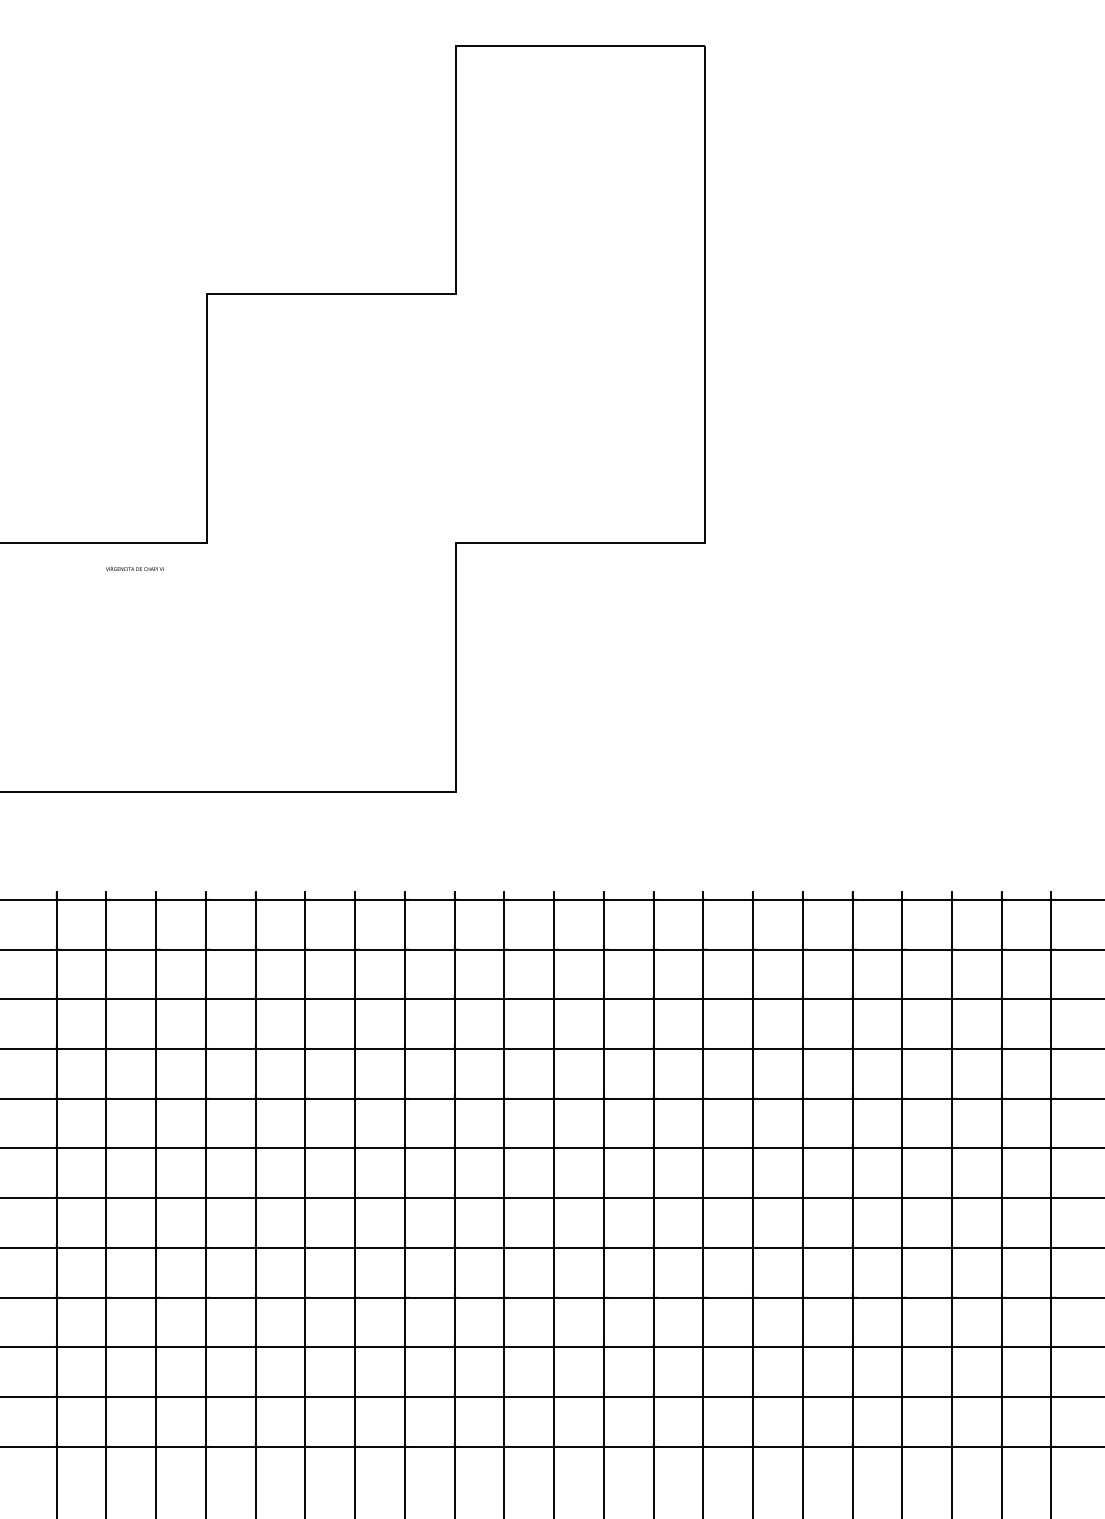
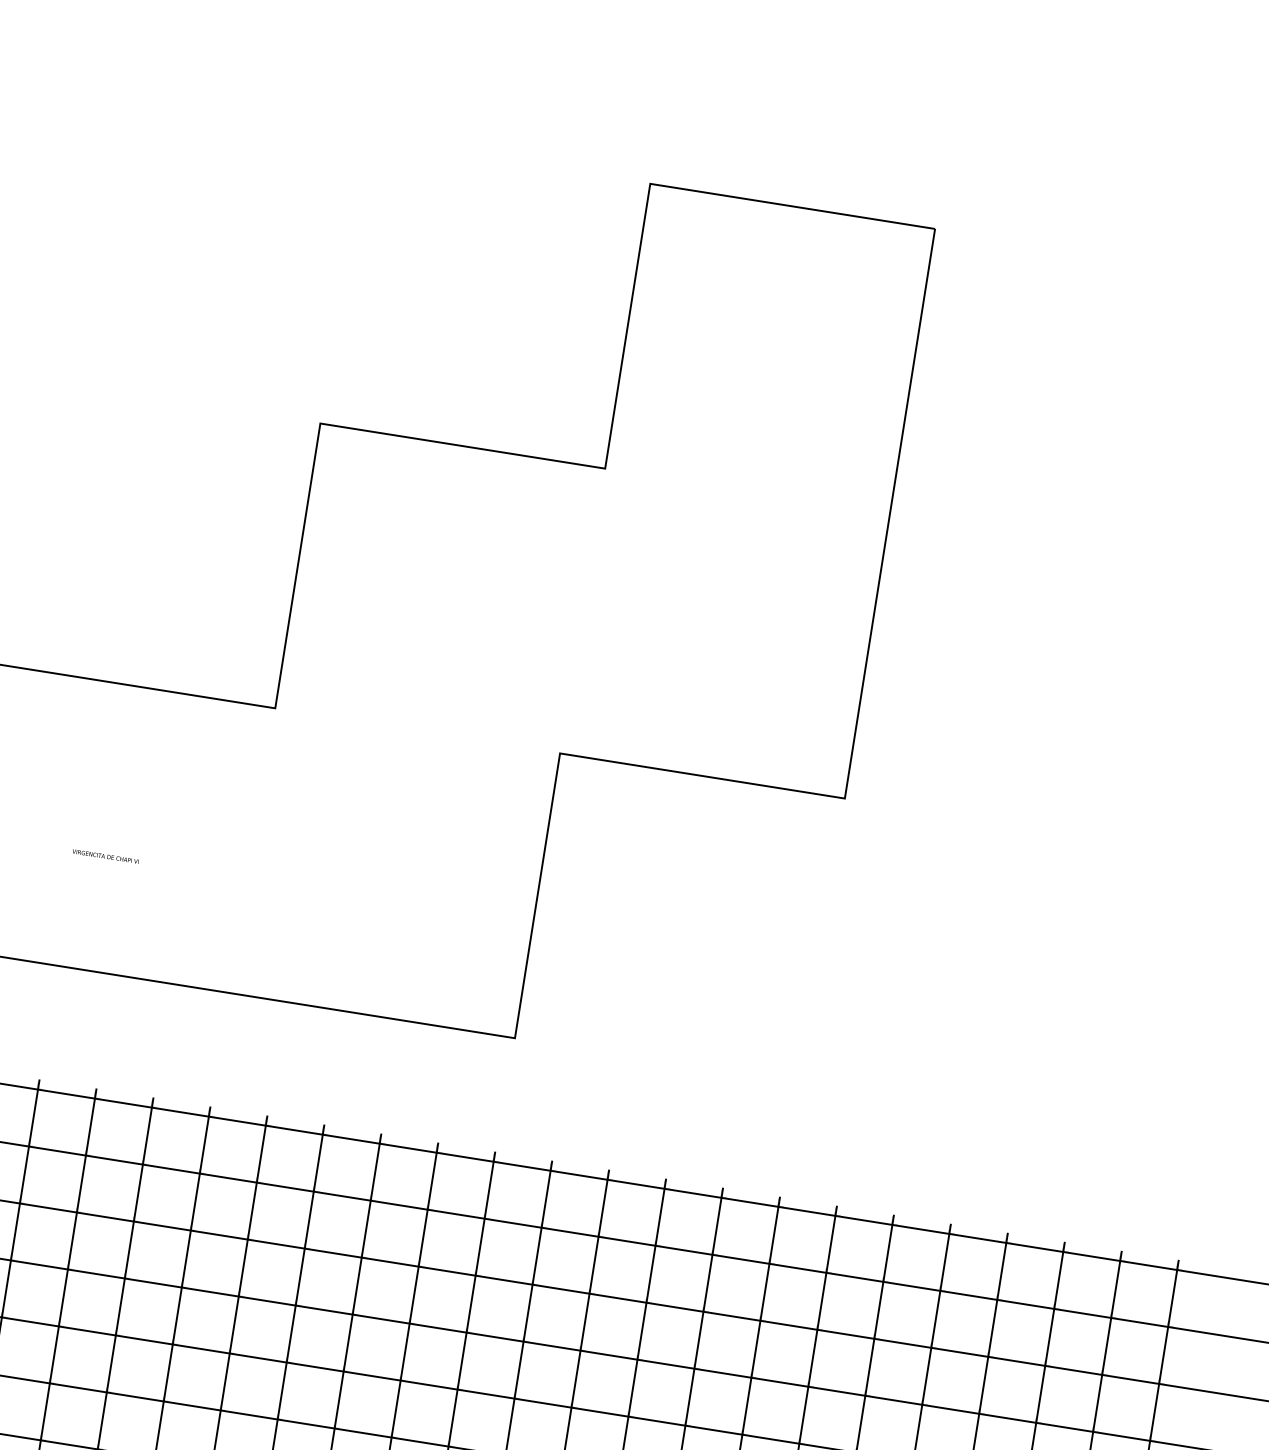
text: (134, 568) -> (105, 855), moved

